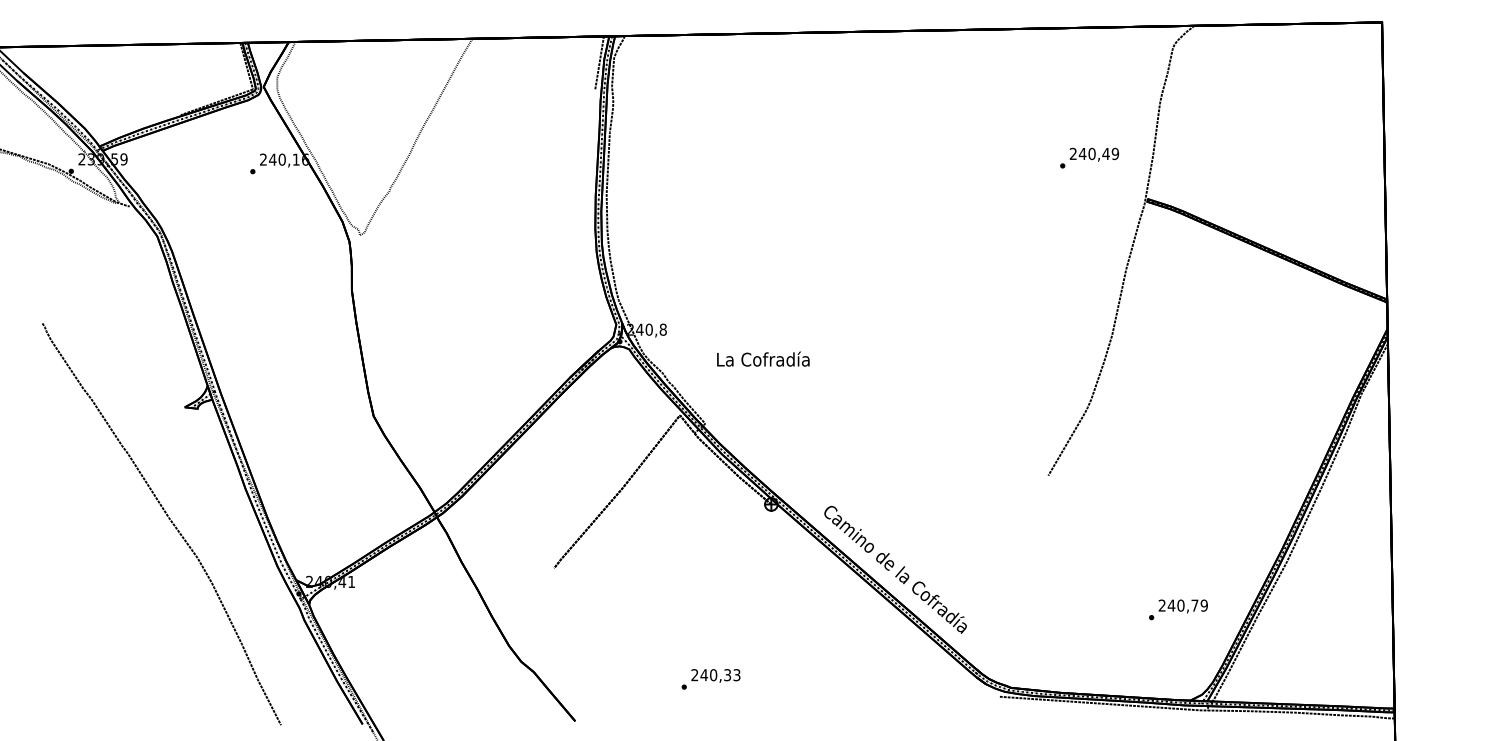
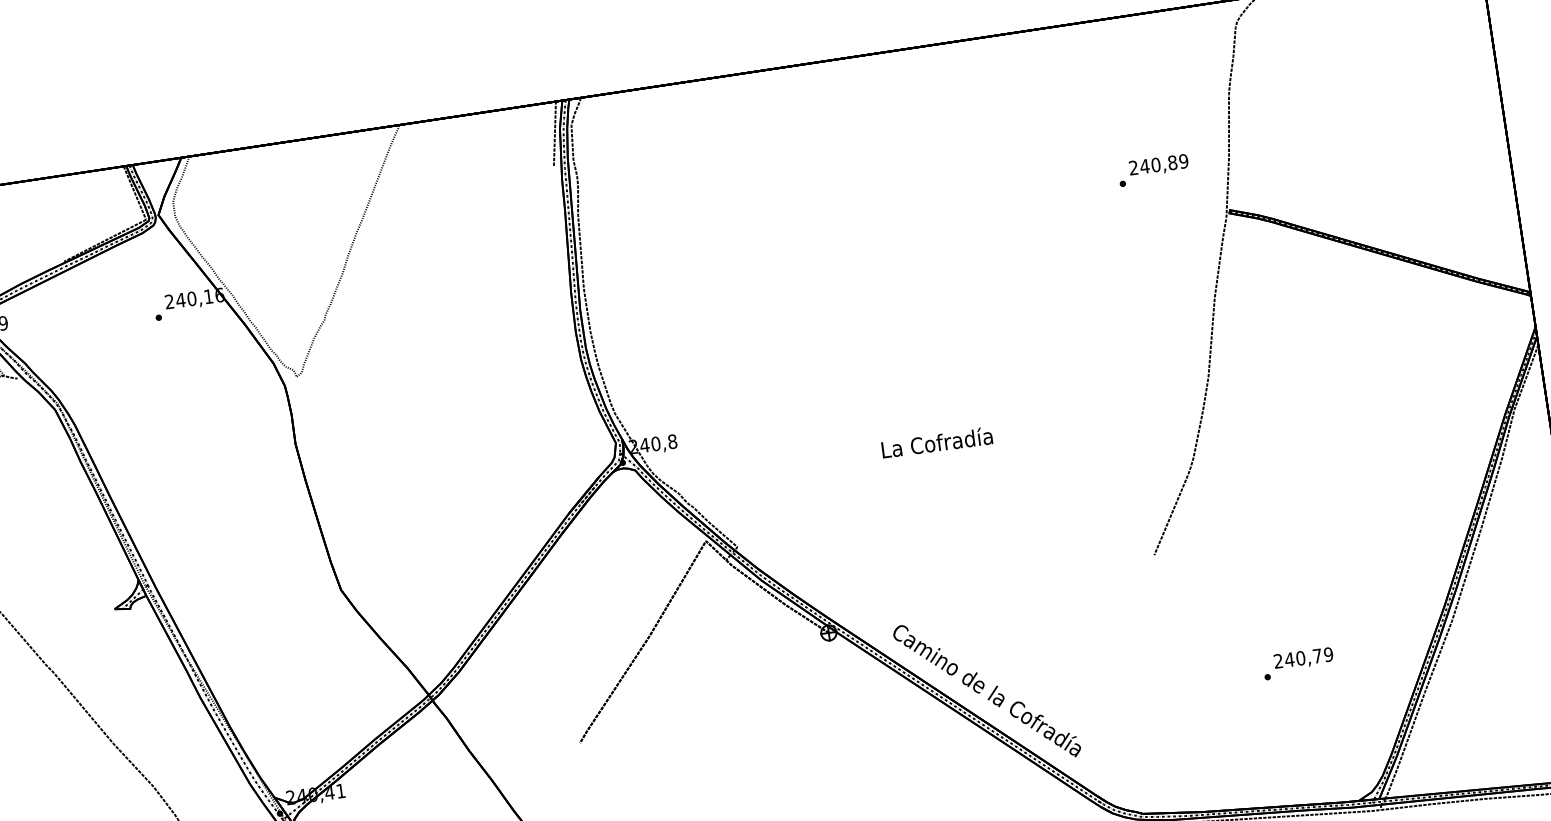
text: (1105, 153) -> (1171, 162), 240,49 -> 240,89
text: (763, 358) -> (937, 441), moved
text: (1178, 609) -> (1298, 663), moved

